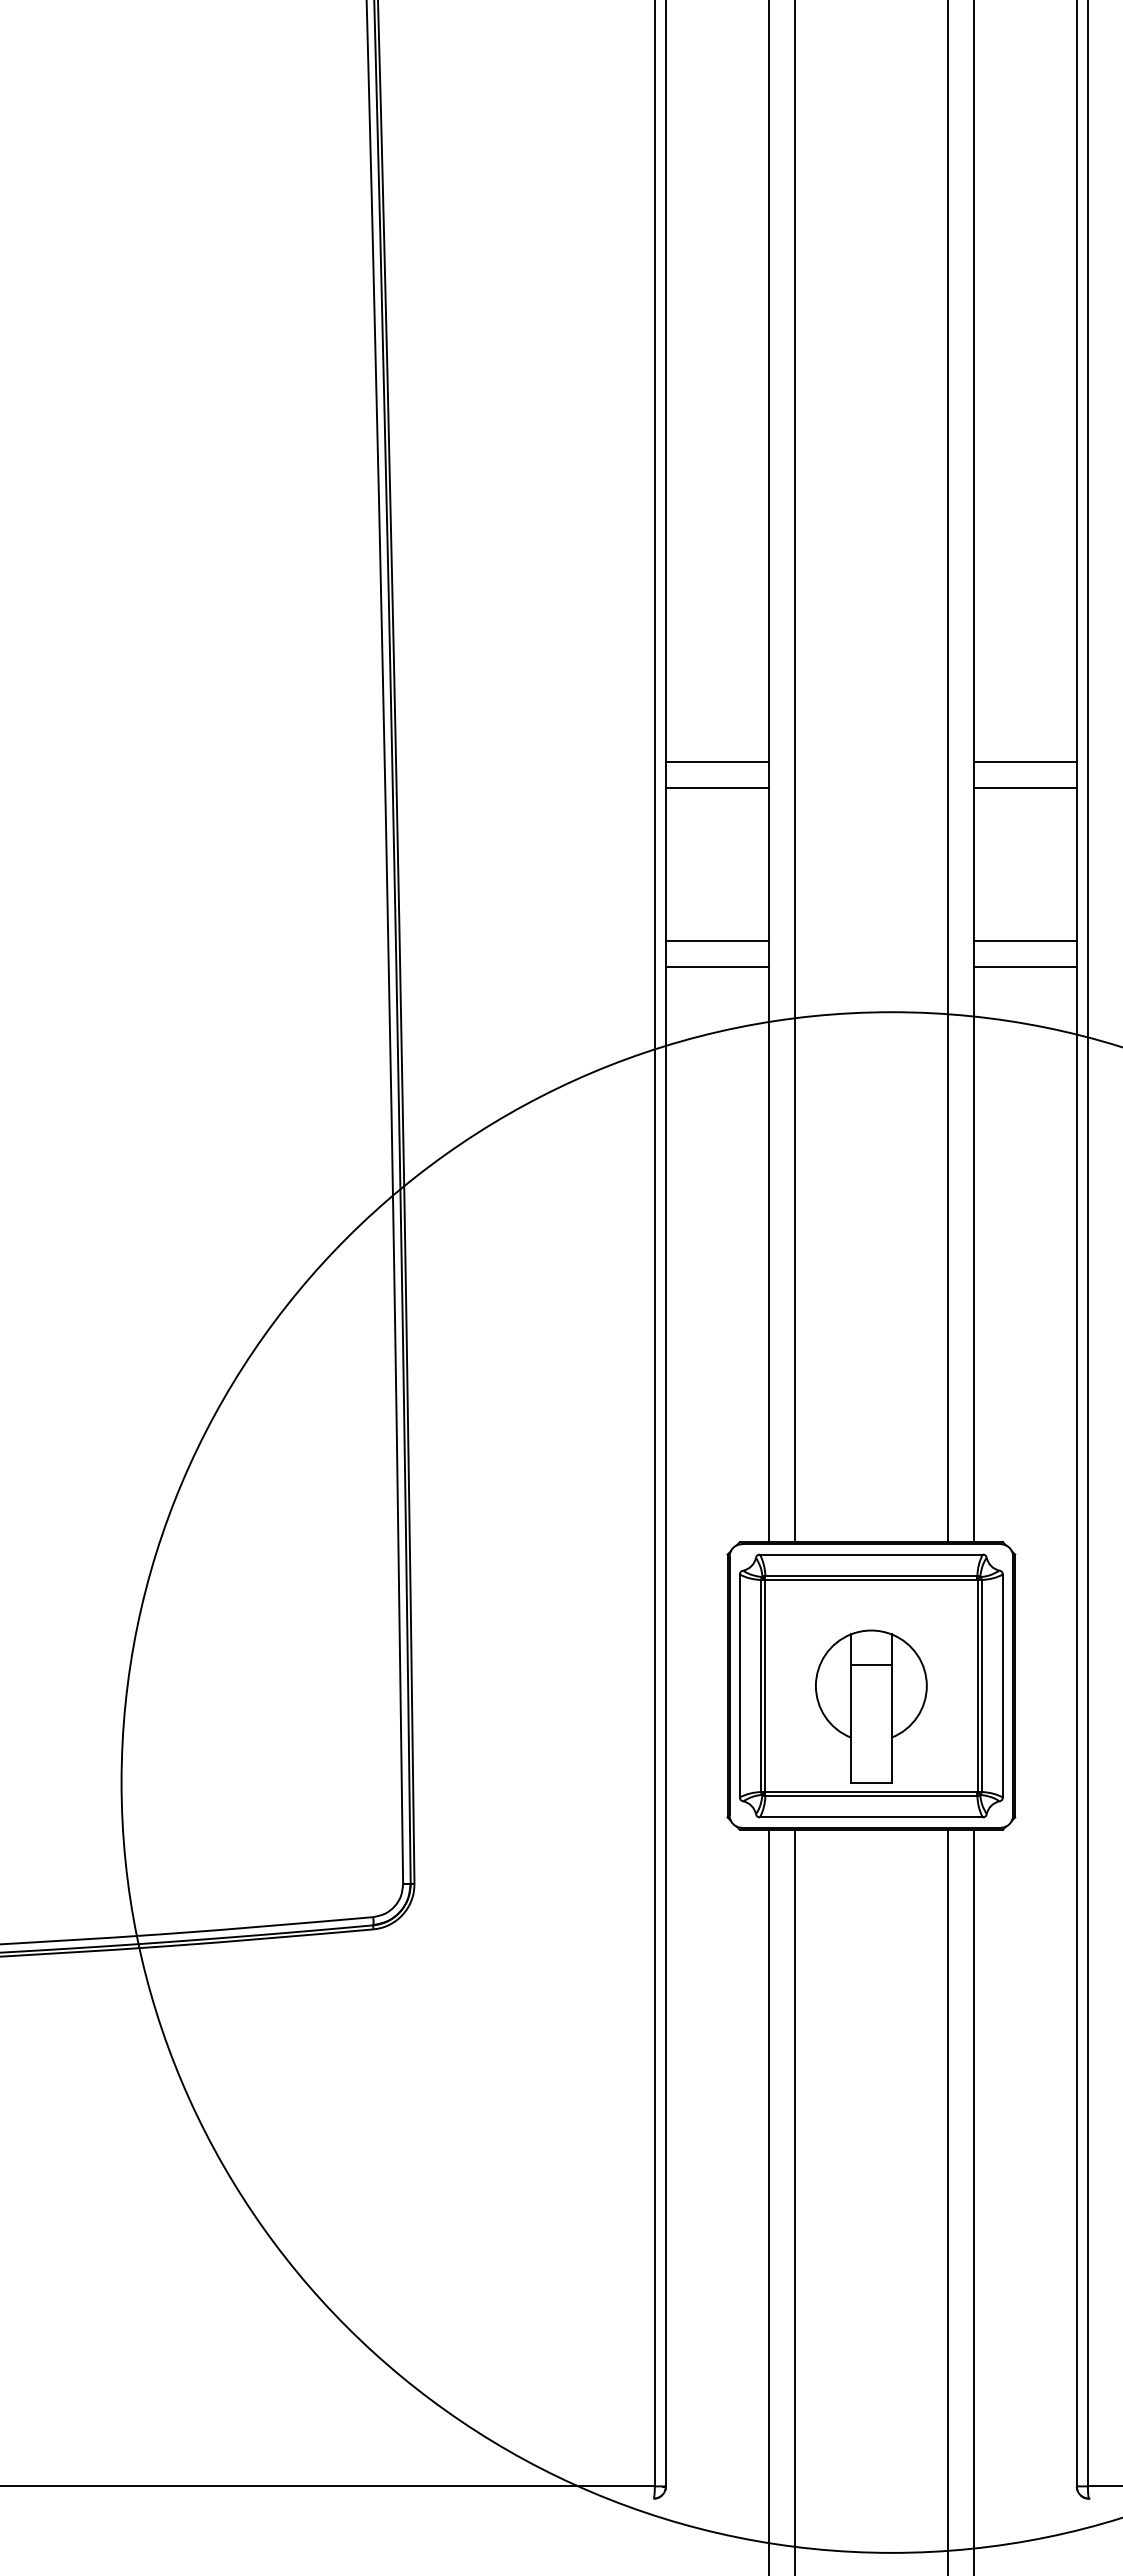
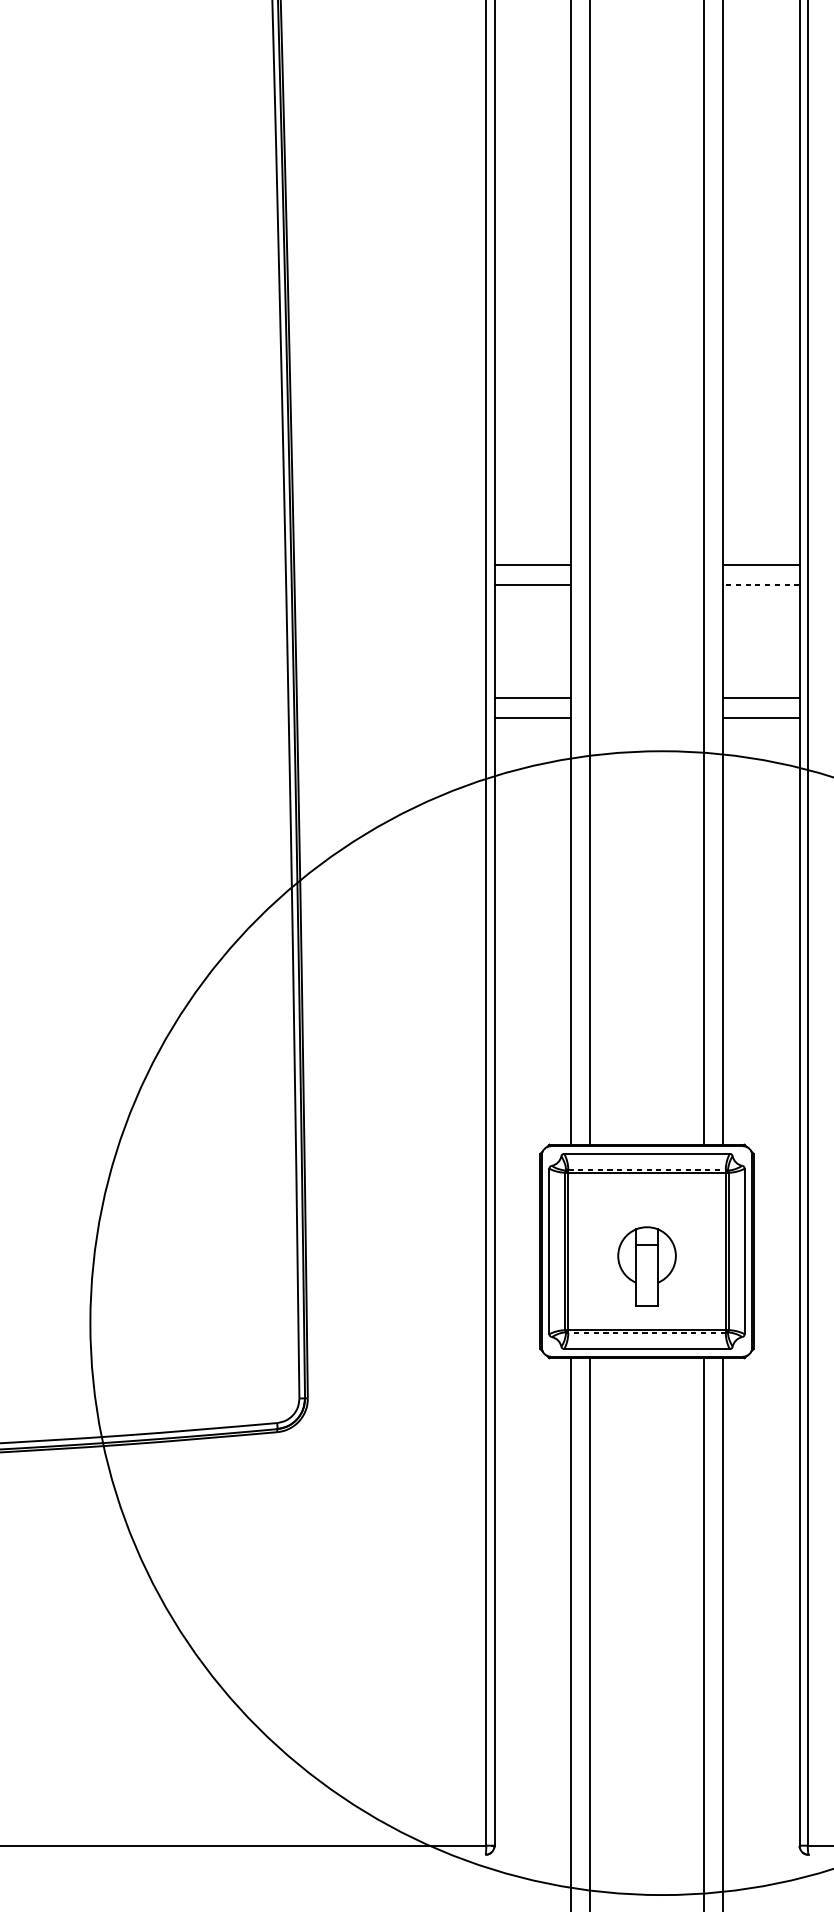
line: (1024, 787) -> (760, 584), solid -> dashed
line: (871, 1575) -> (647, 1169), solid -> dashed
part: (871, 1706) -> (647, 1266), size x0.7
line: (870, 1796) -> (646, 1333), solid -> dashed

